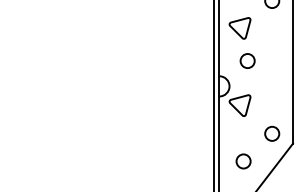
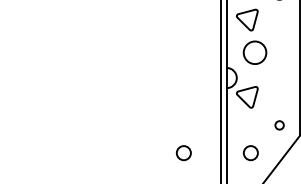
circle: (247, 60) -> (254, 52), size x1.6
circle: (272, 133) -> (279, 125), size x0.6
circle: (176, 161) -> (183, 153), added

